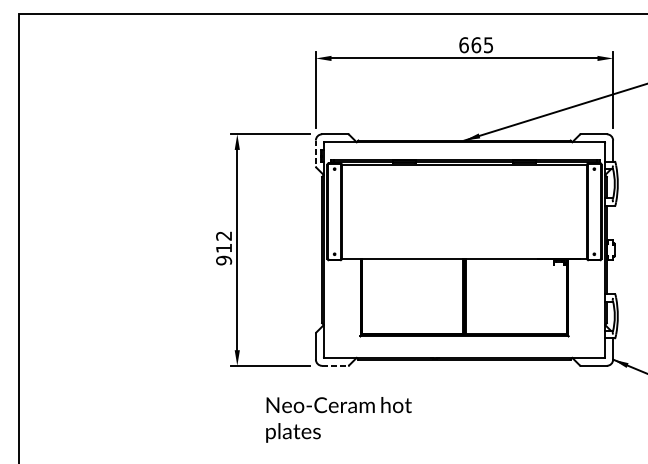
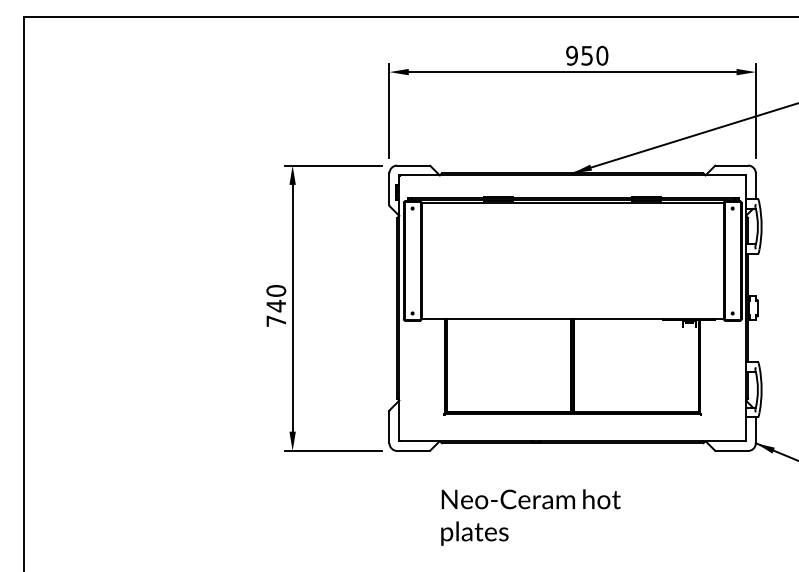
text: (476, 44) -> (587, 55), 665 -> 950
line: (315, 153) -> (389, 189), dashed -> solid
text: (224, 248) -> (276, 306), 912 -> 740
line: (335, 365) -> (413, 450), dashed -> solid
text: (338, 419) -> (530, 517), moved

